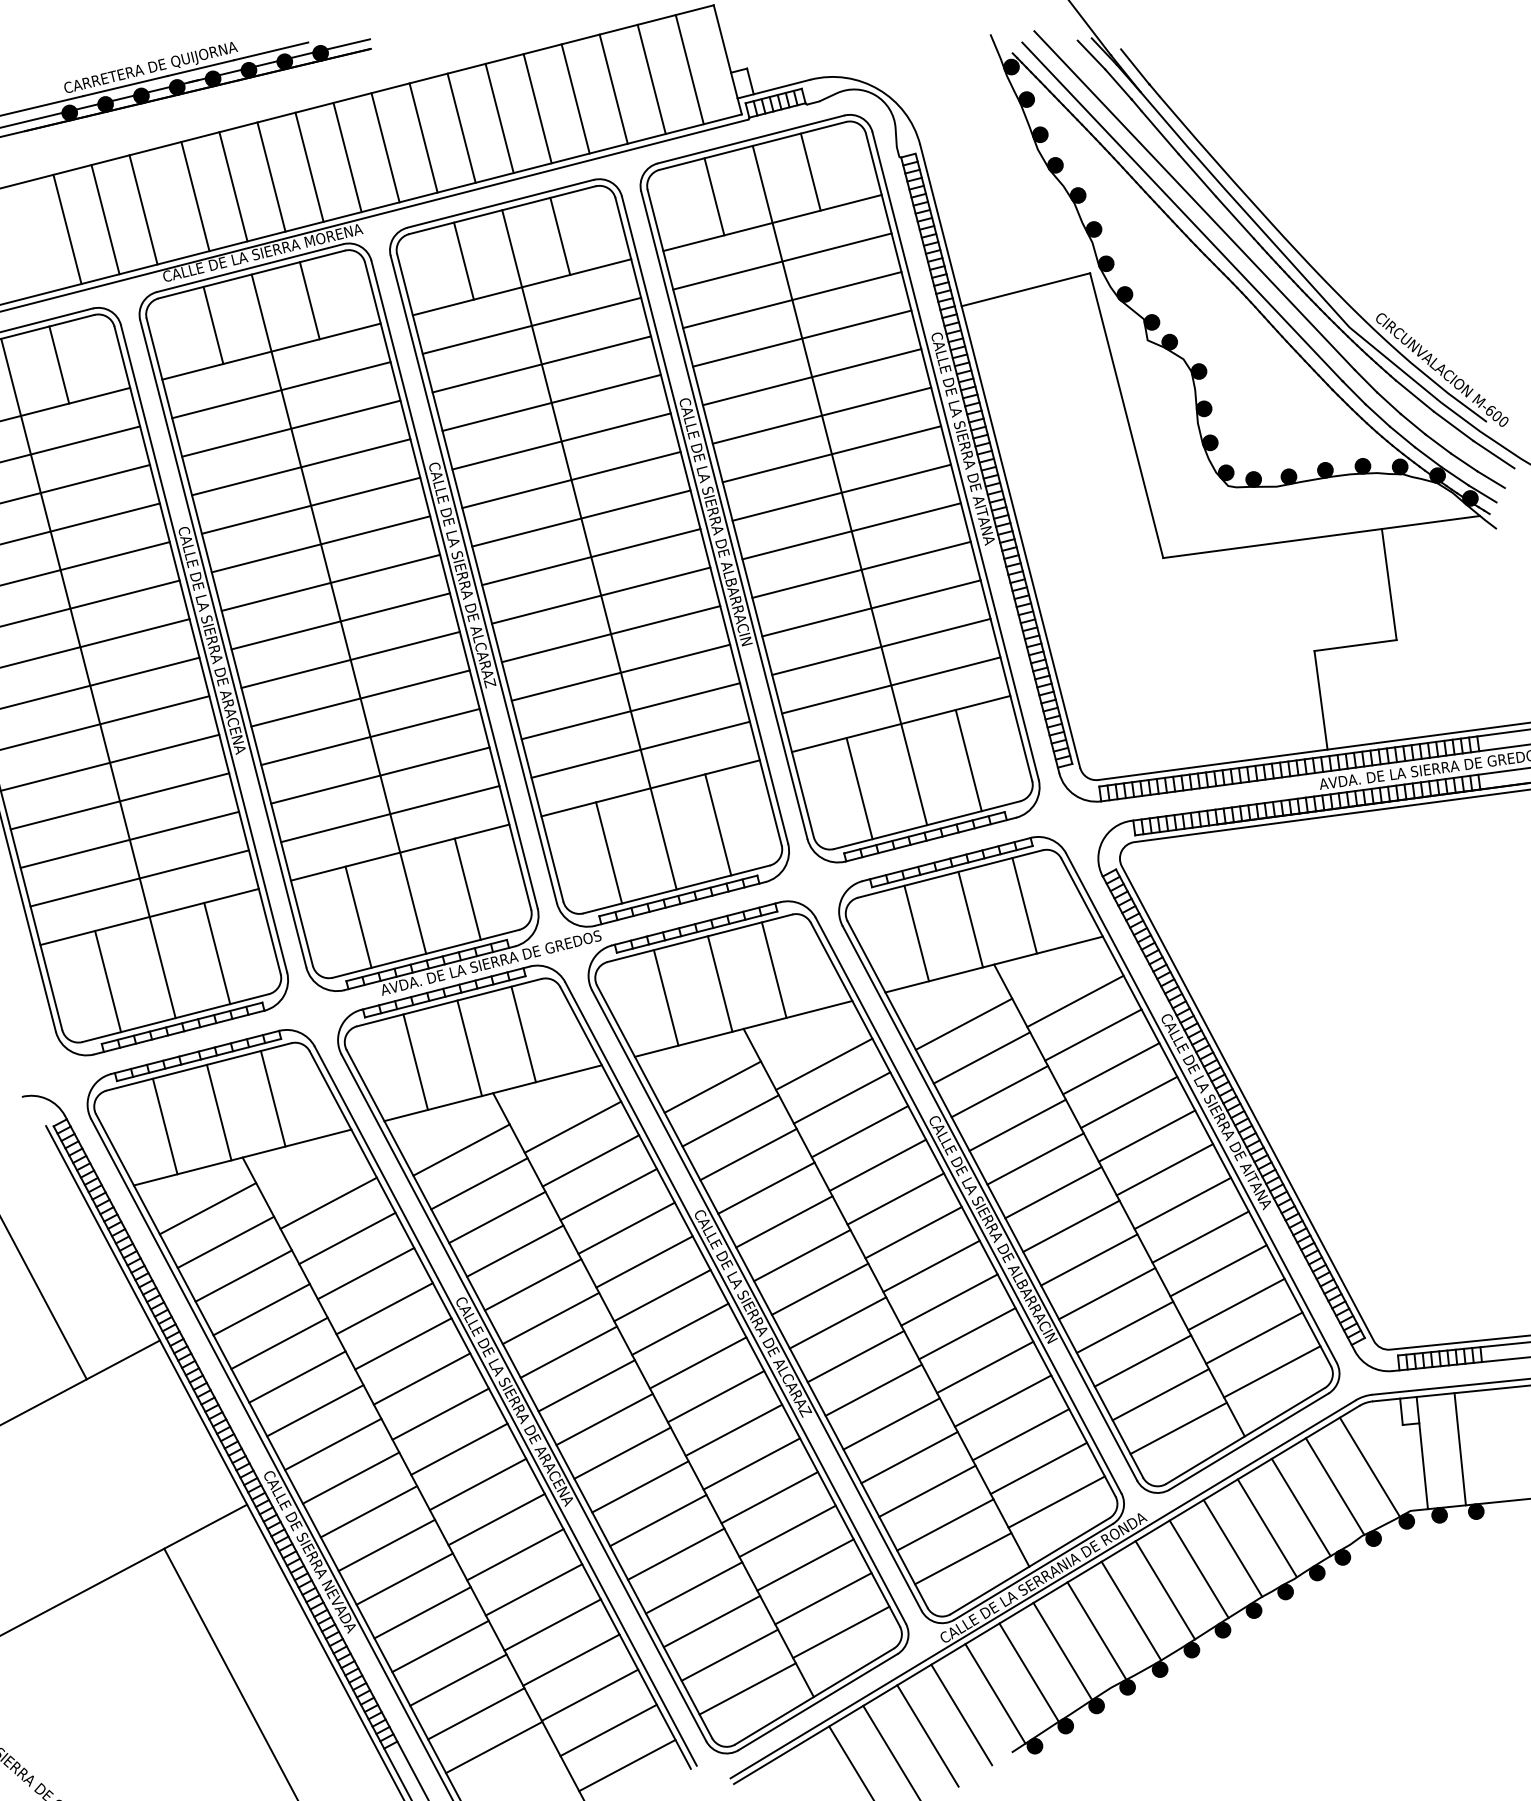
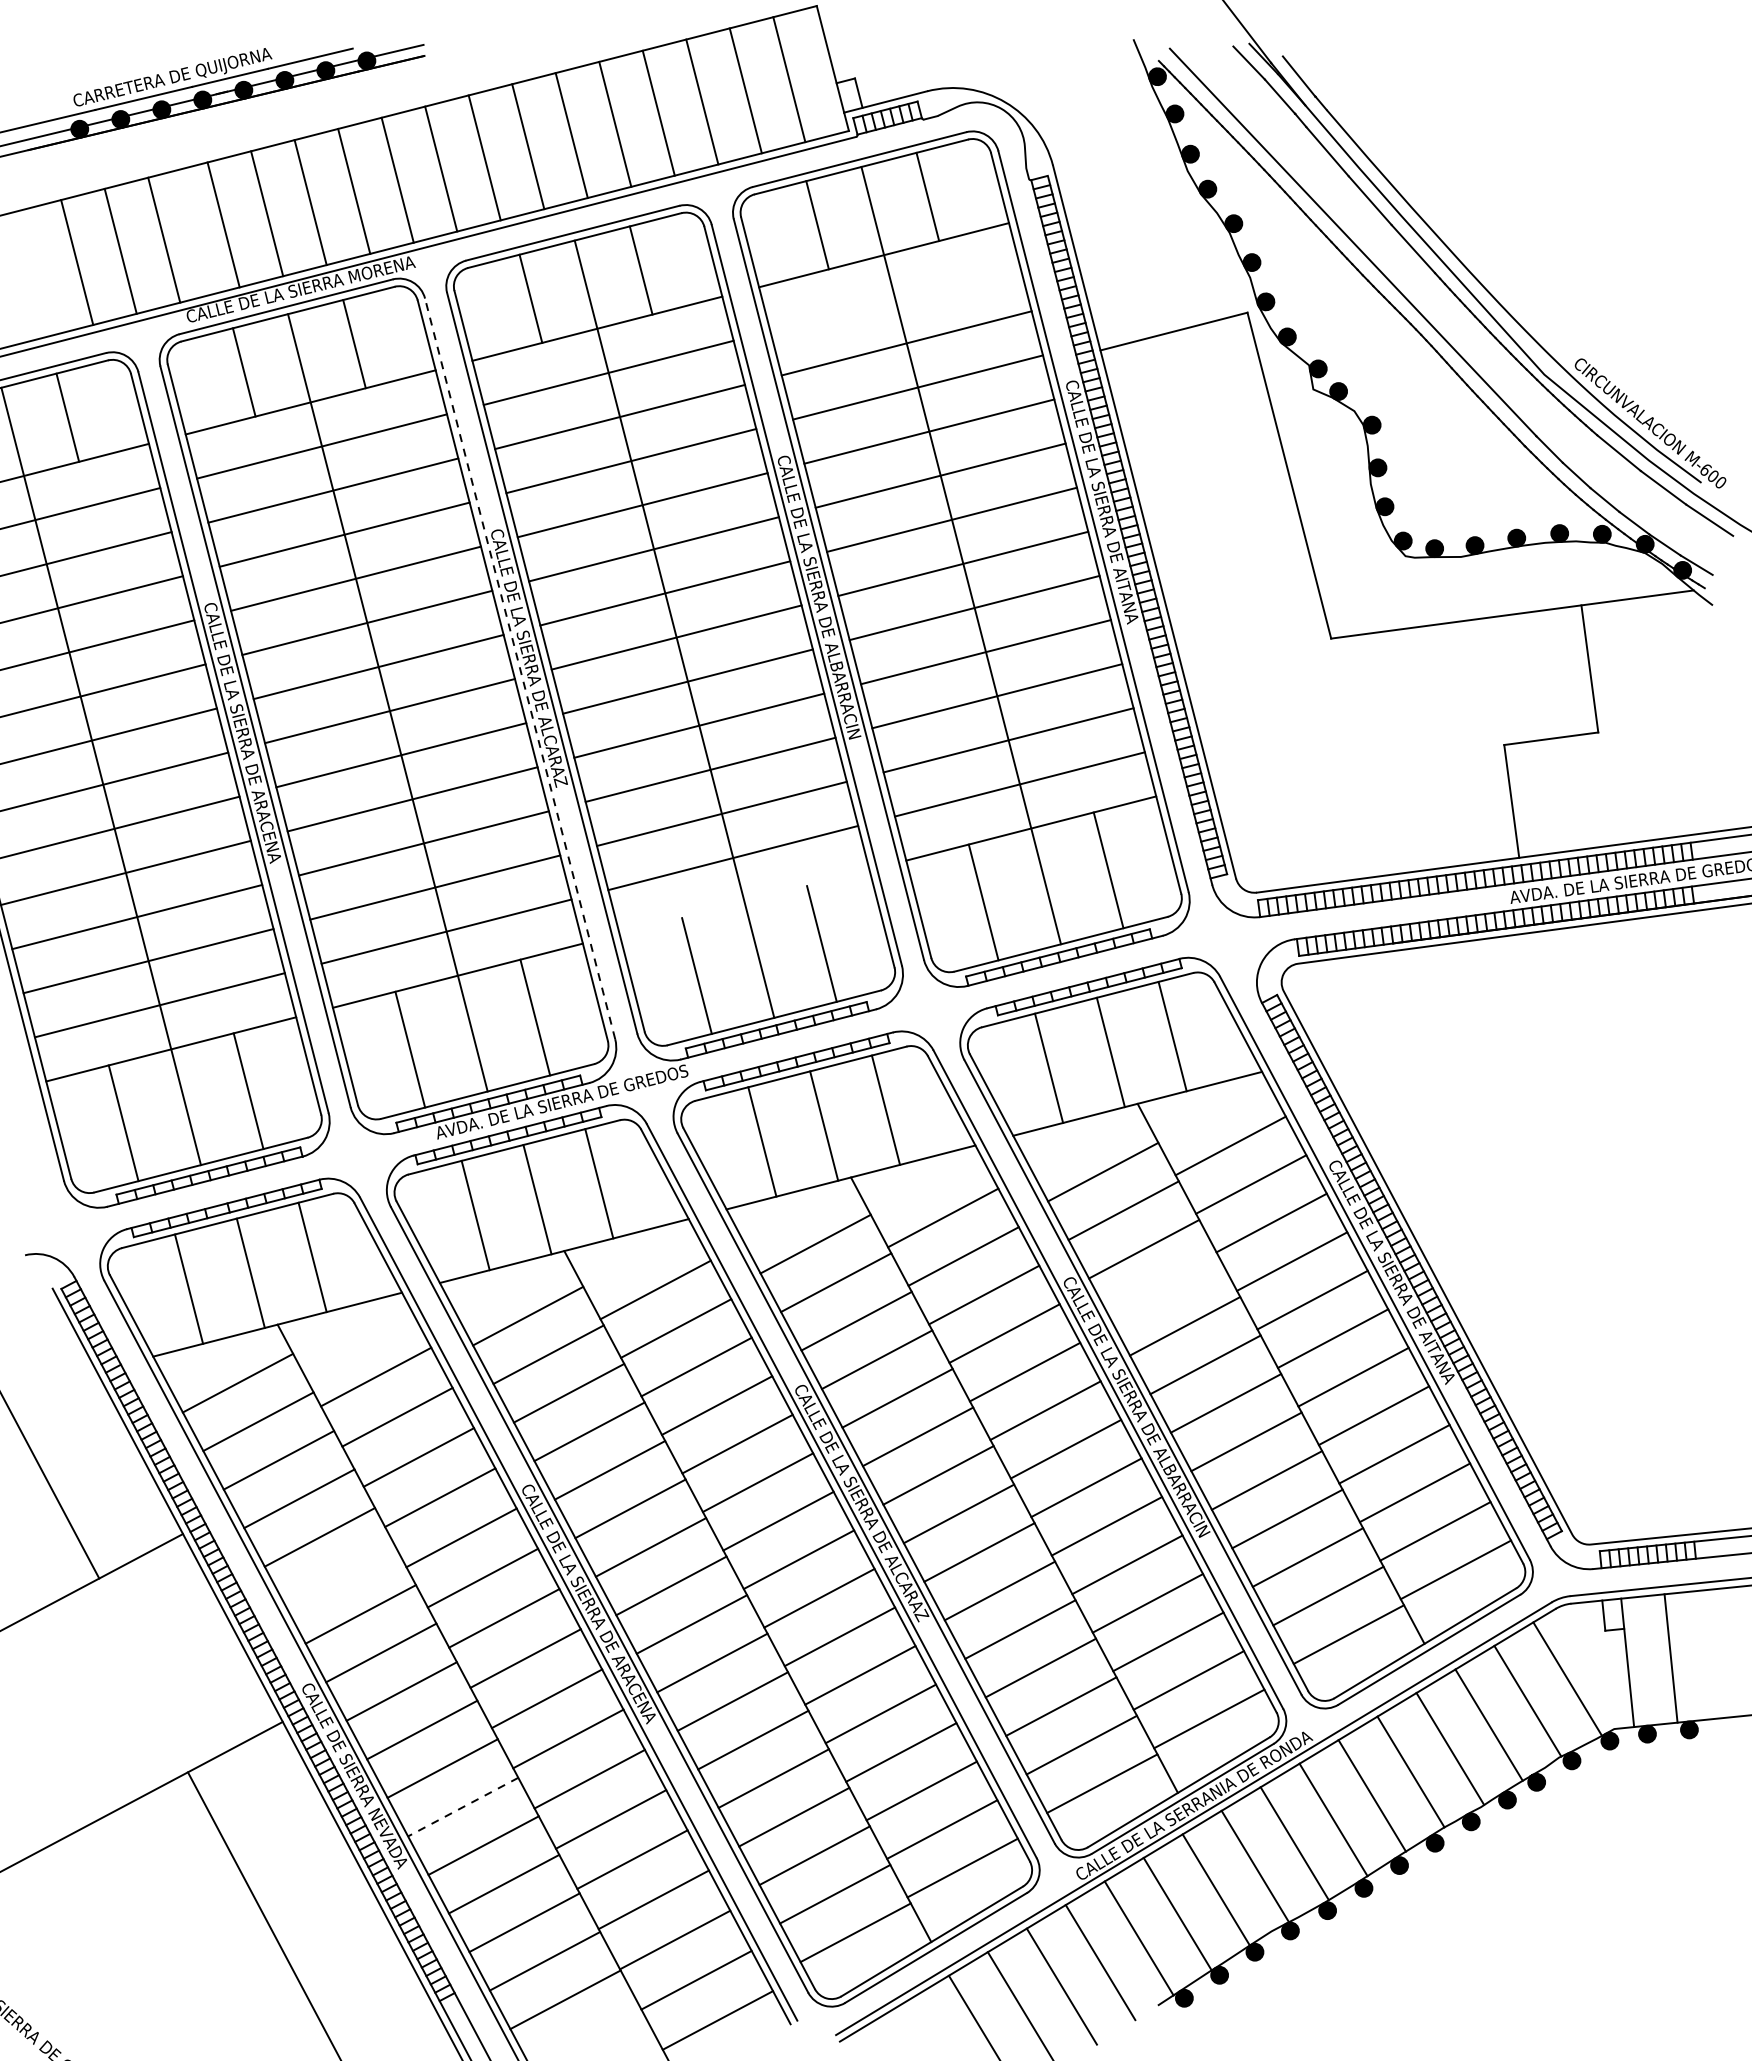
line: (782, 261) -> (895, 299), removed
part: (1260, 268) -> (1442, 307), removed
line: (454, 584) -> (520, 668), solid -> dashed
line: (650, 788) -> (744, 902), removed
line: (1017, 1124) -> (1164, 1286), removed
line: (297, 1376) -> (340, 1575), removed
line: (404, 1579) -> (462, 1807), solid -> dashed

